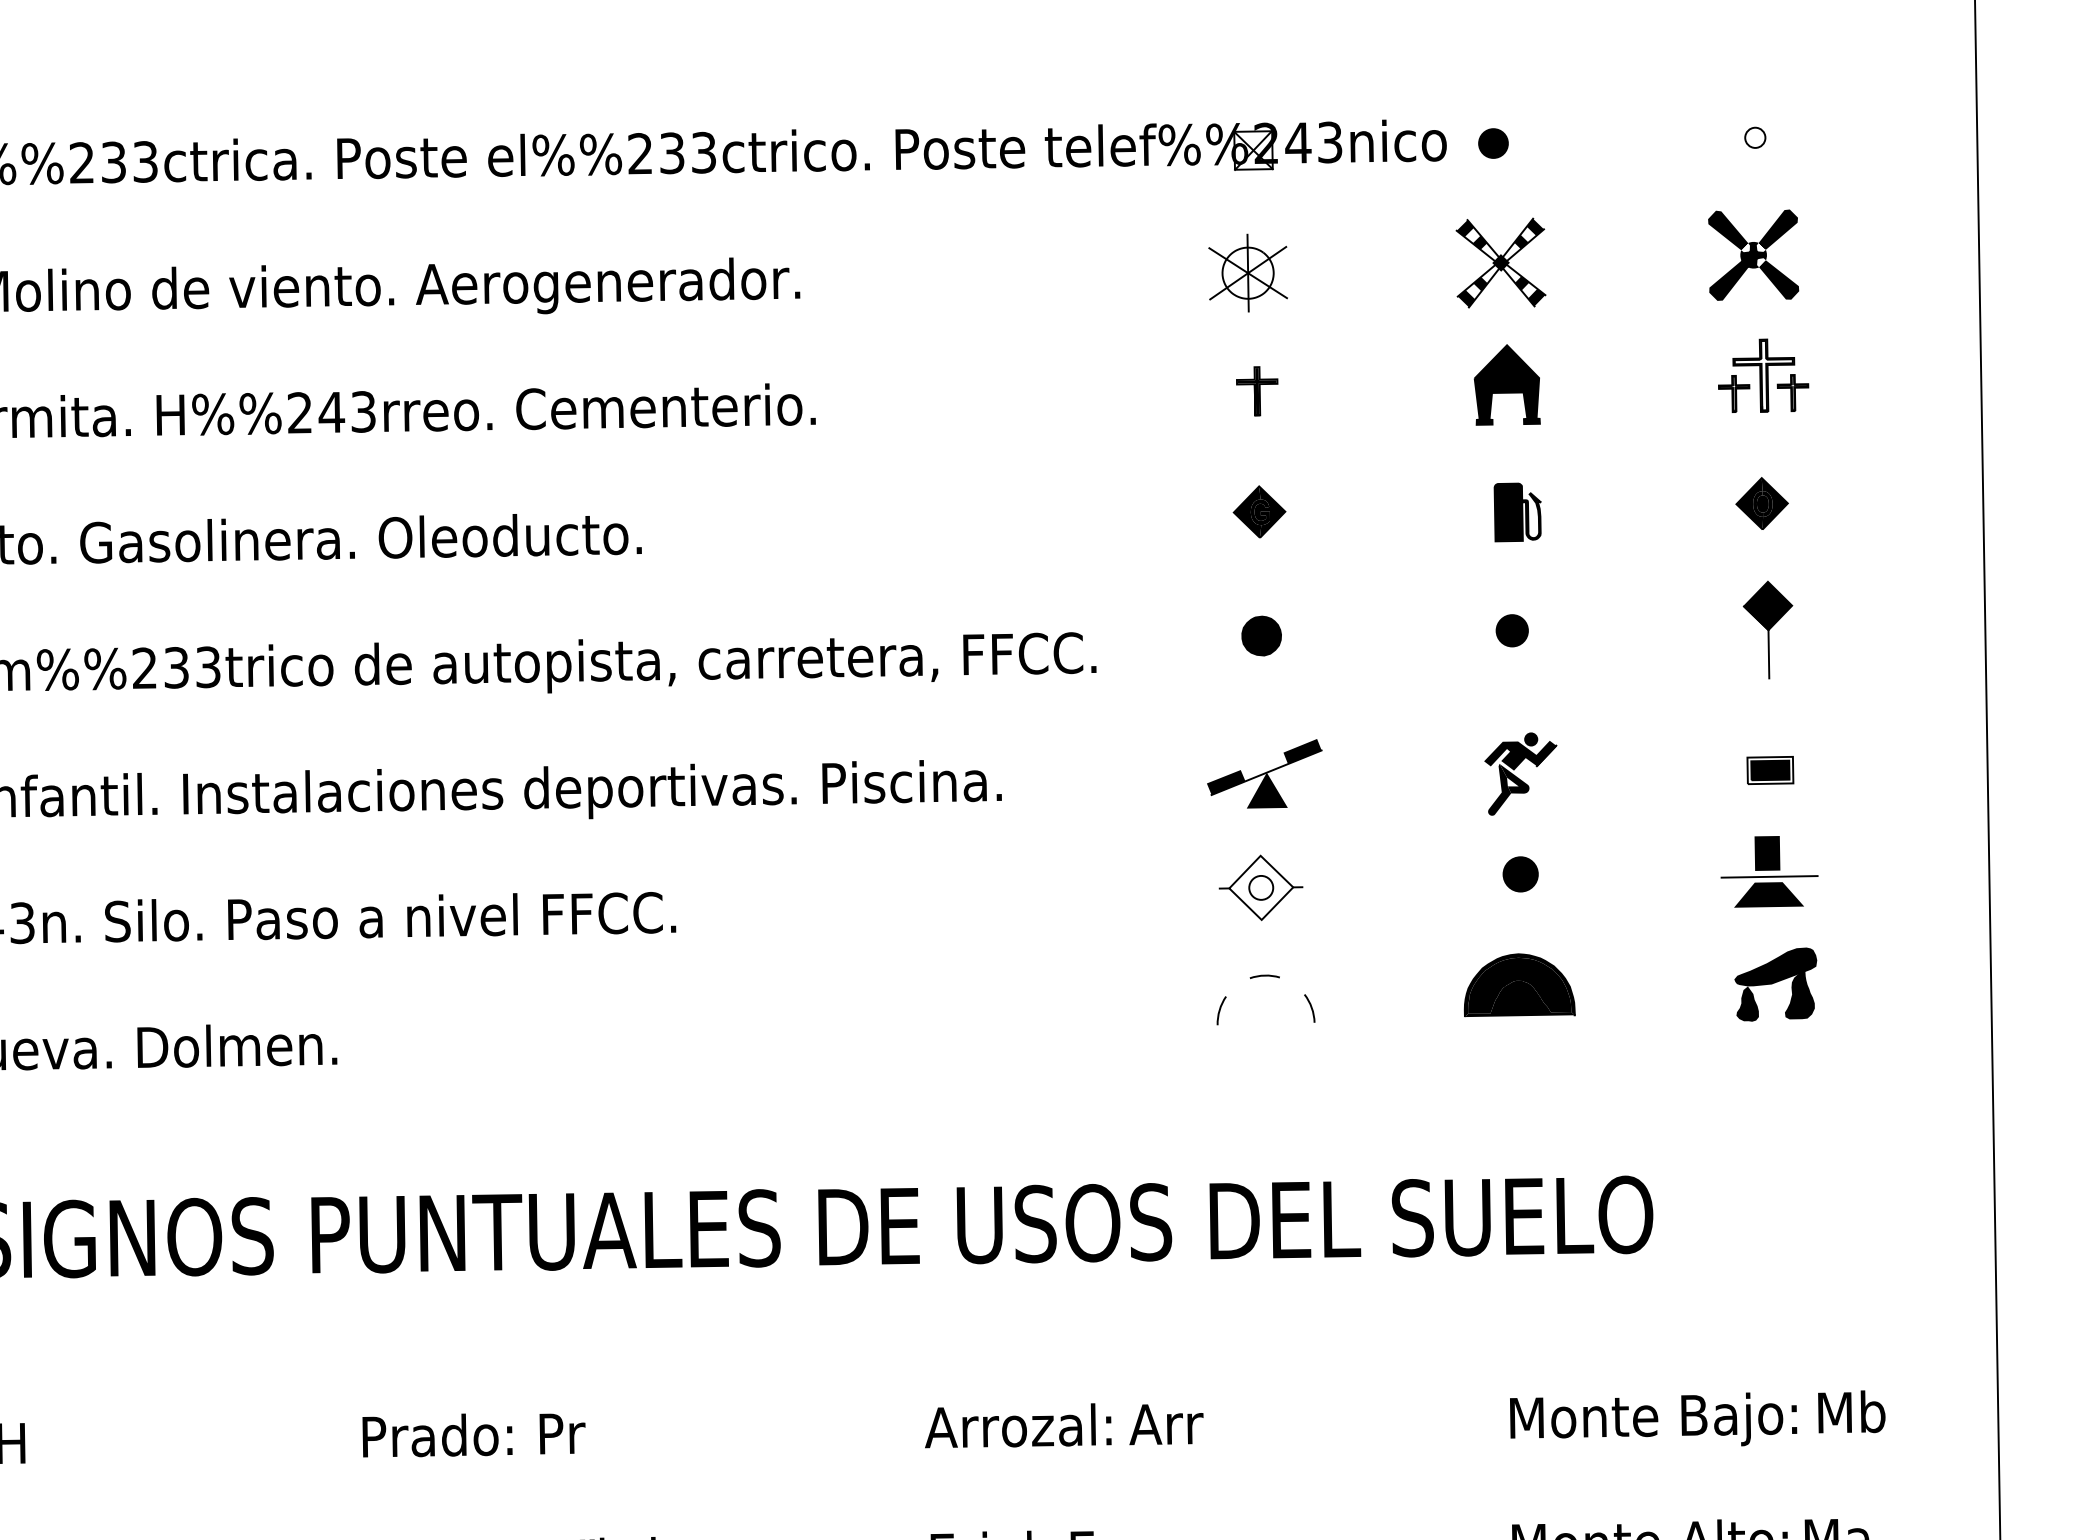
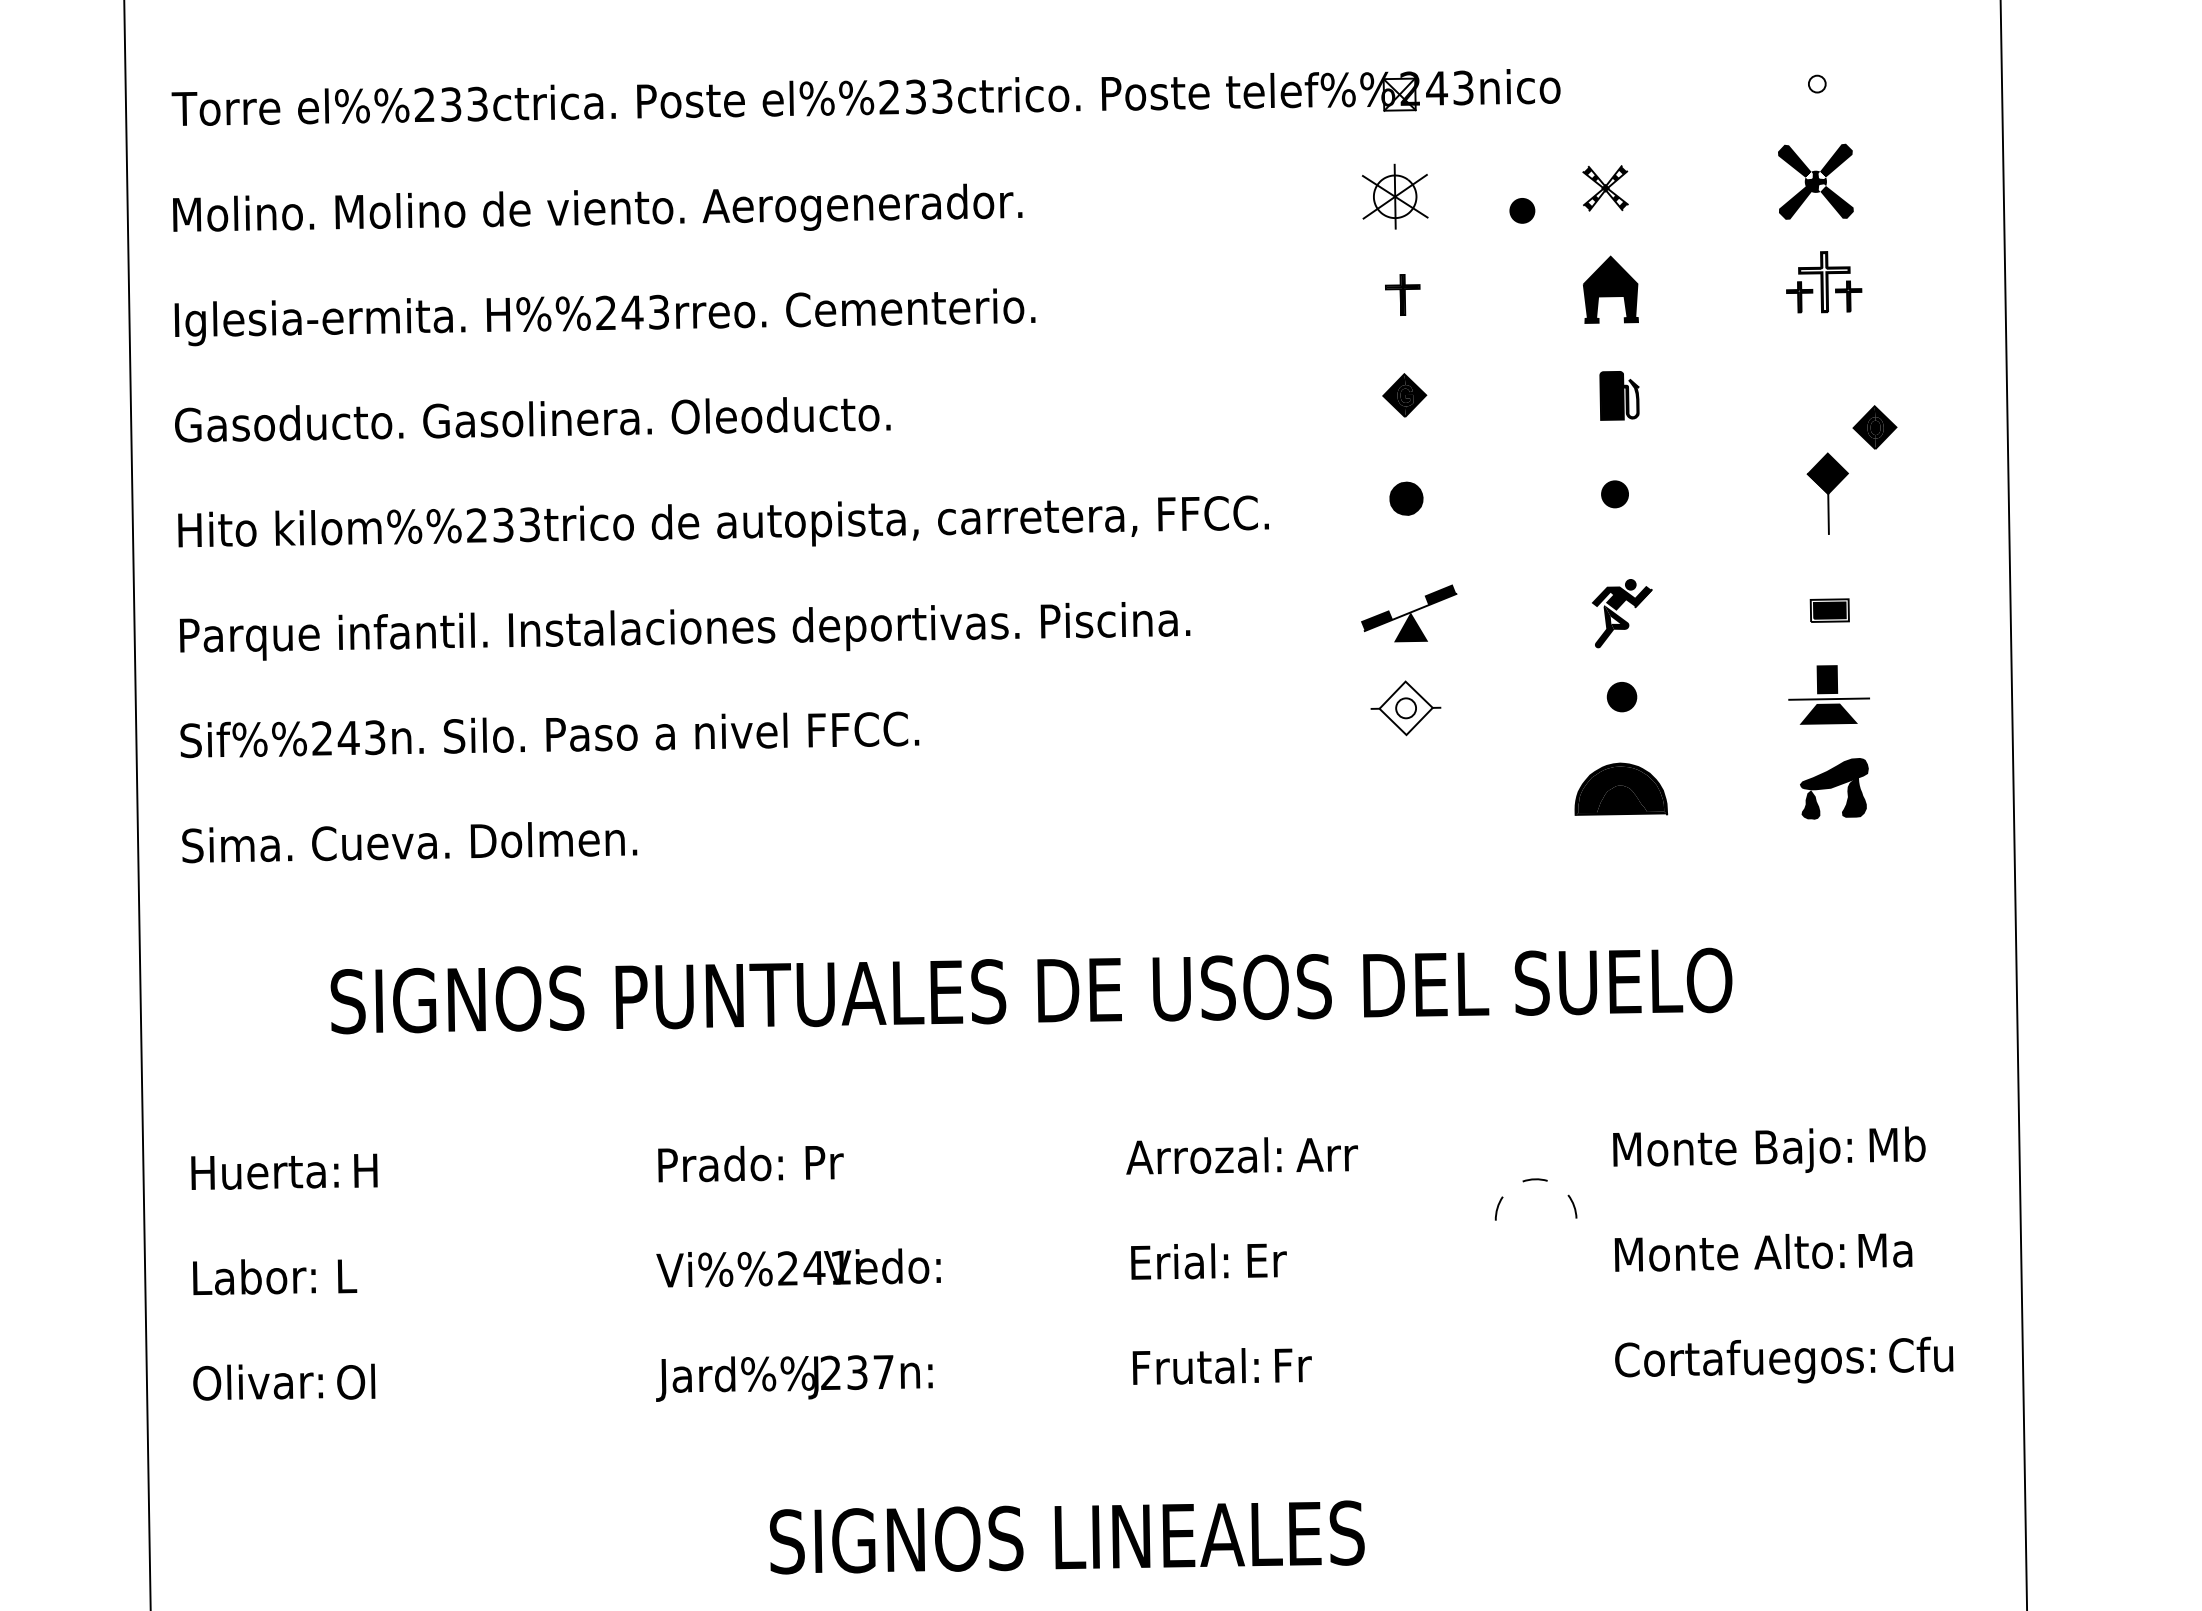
part: (1493, 143) -> (1522, 210), moved
part: (1500, 263) -> (1605, 188), size x0.6
part: (1761, 503) -> (1874, 427), moved
part: (1265, 977) -> (1535, 1180), moved

